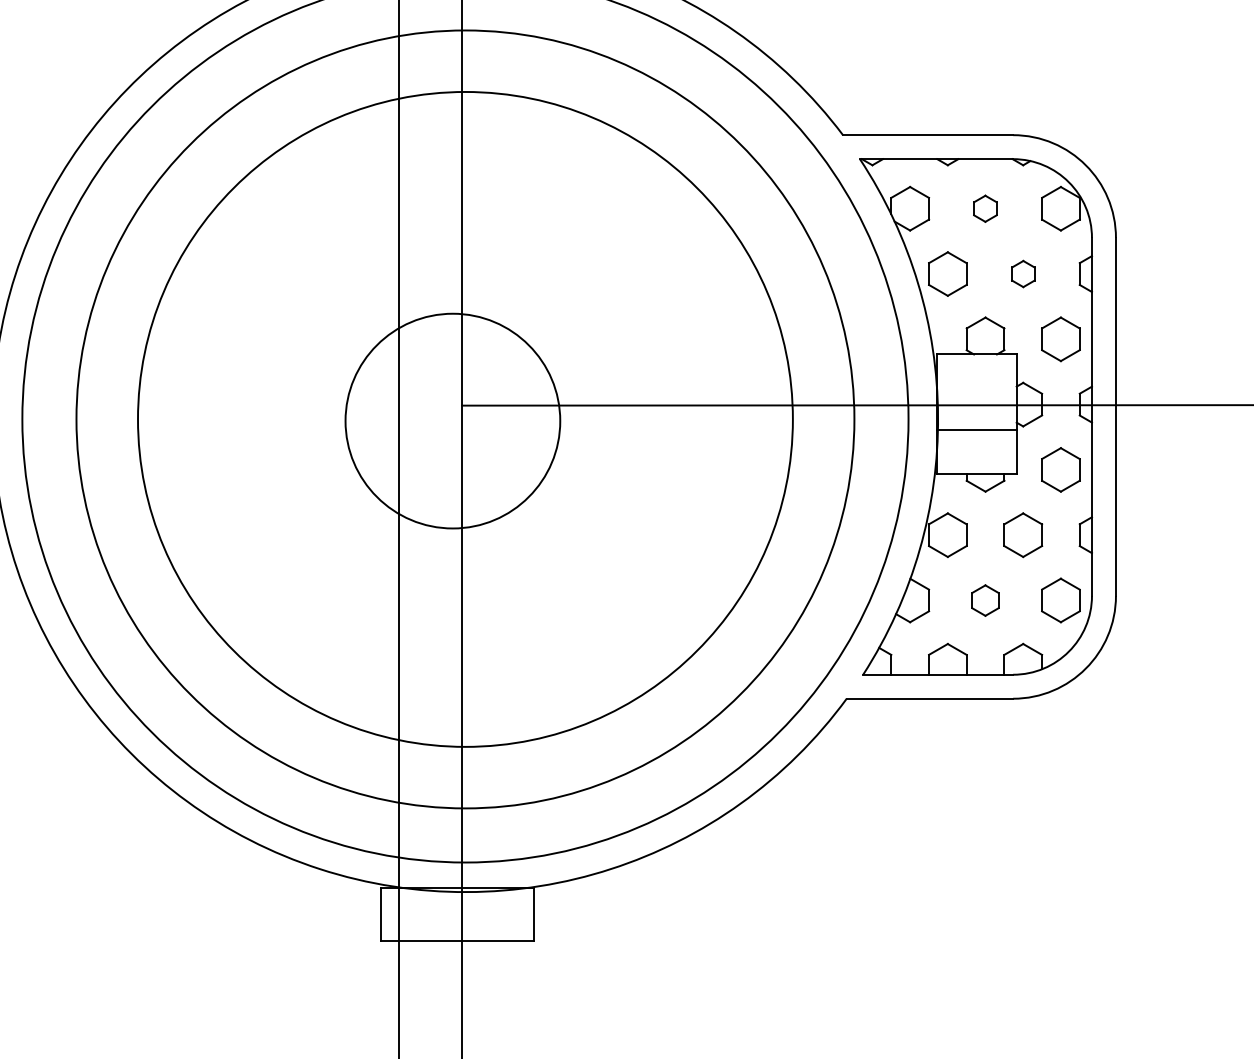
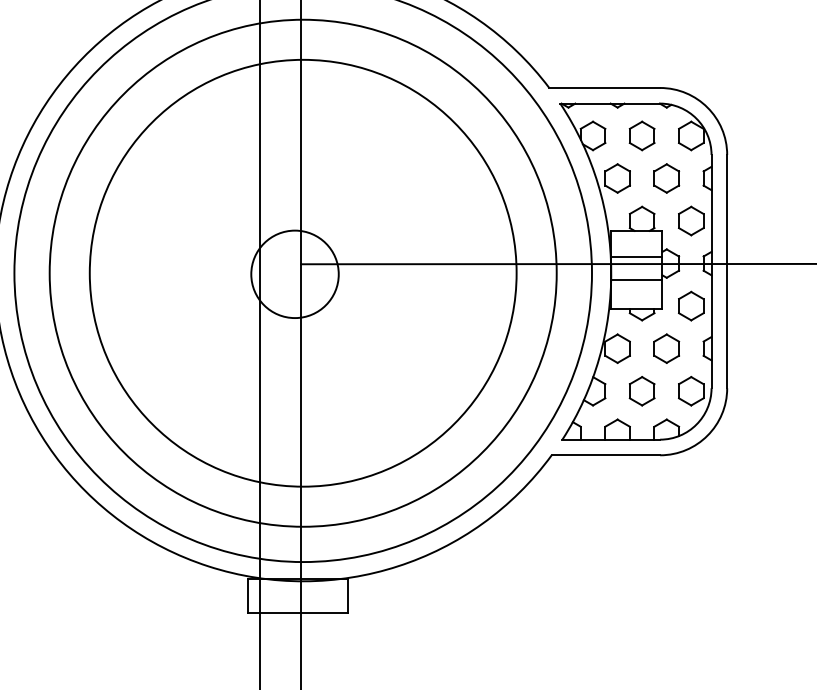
part: (984, 208) -> (641, 135), size x1.67
part: (1022, 274) -> (666, 178), size x1.67
line: (976, 395) -> (636, 257), added
circle: (452, 421) -> (294, 274), size x0.62
part: (984, 600) -> (641, 391), size x1.43

